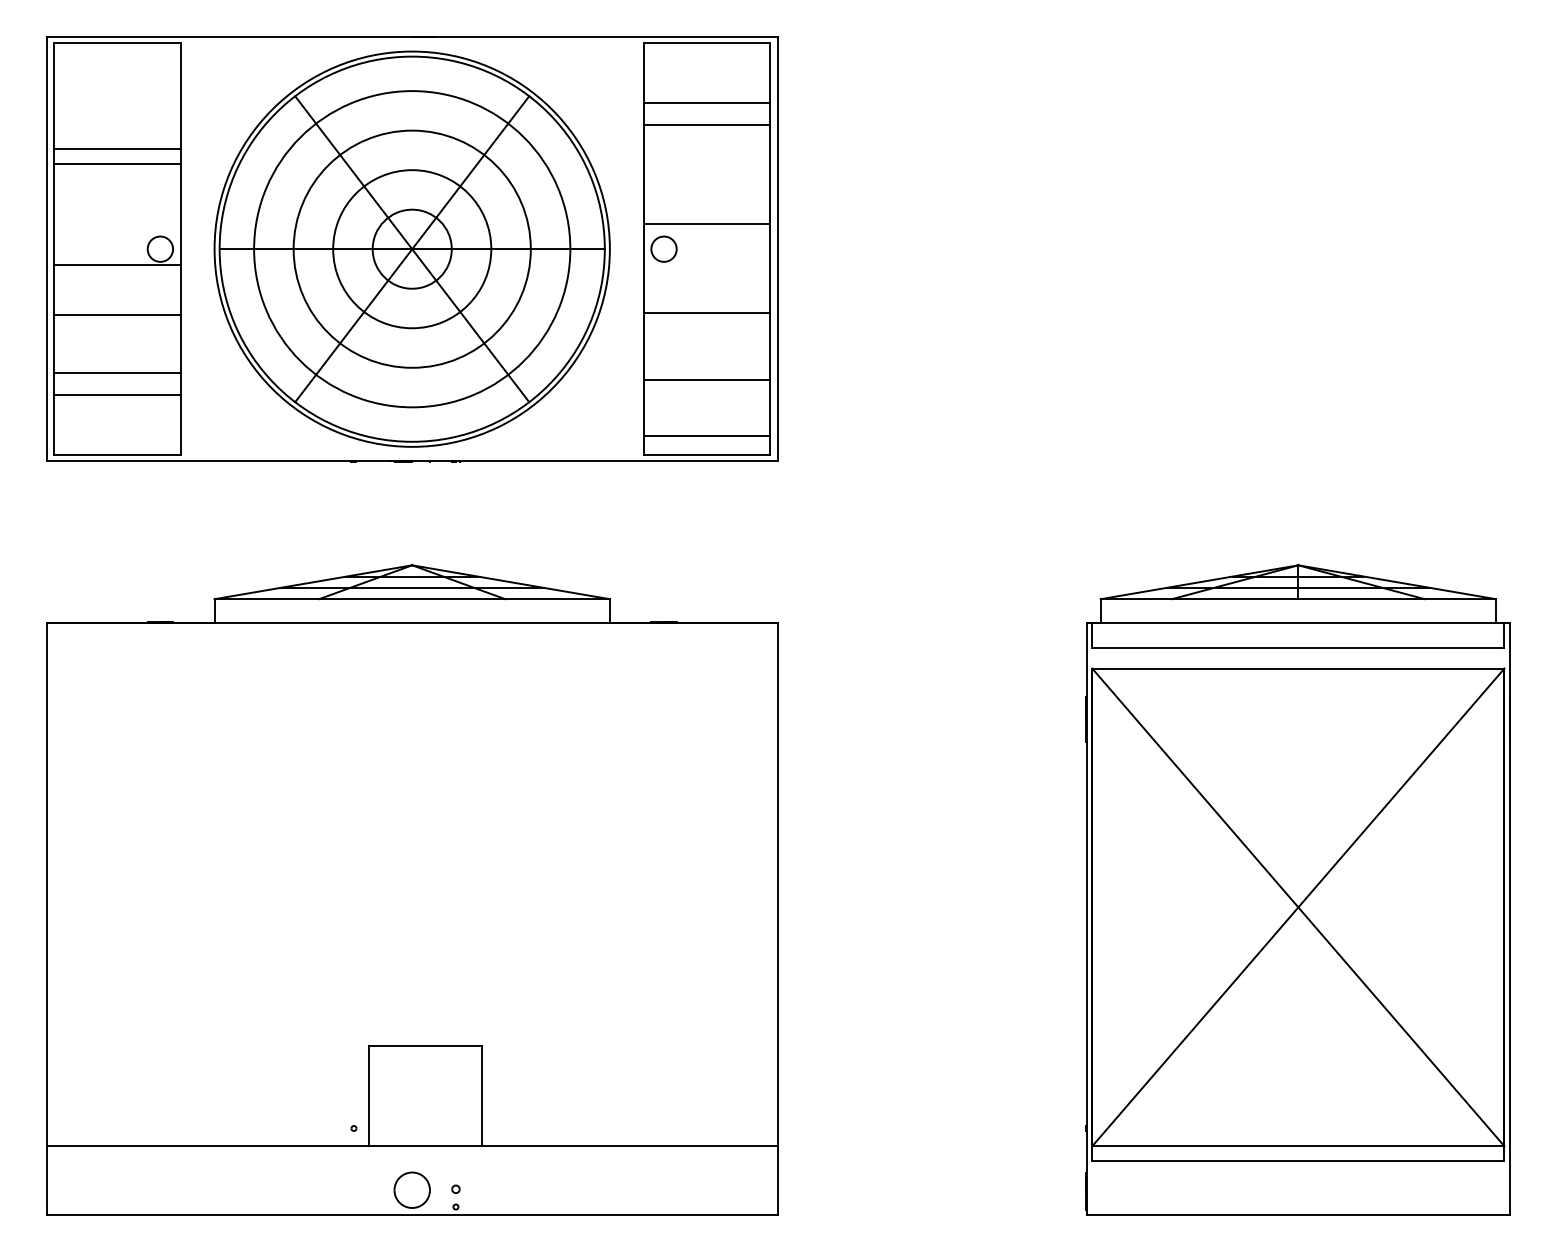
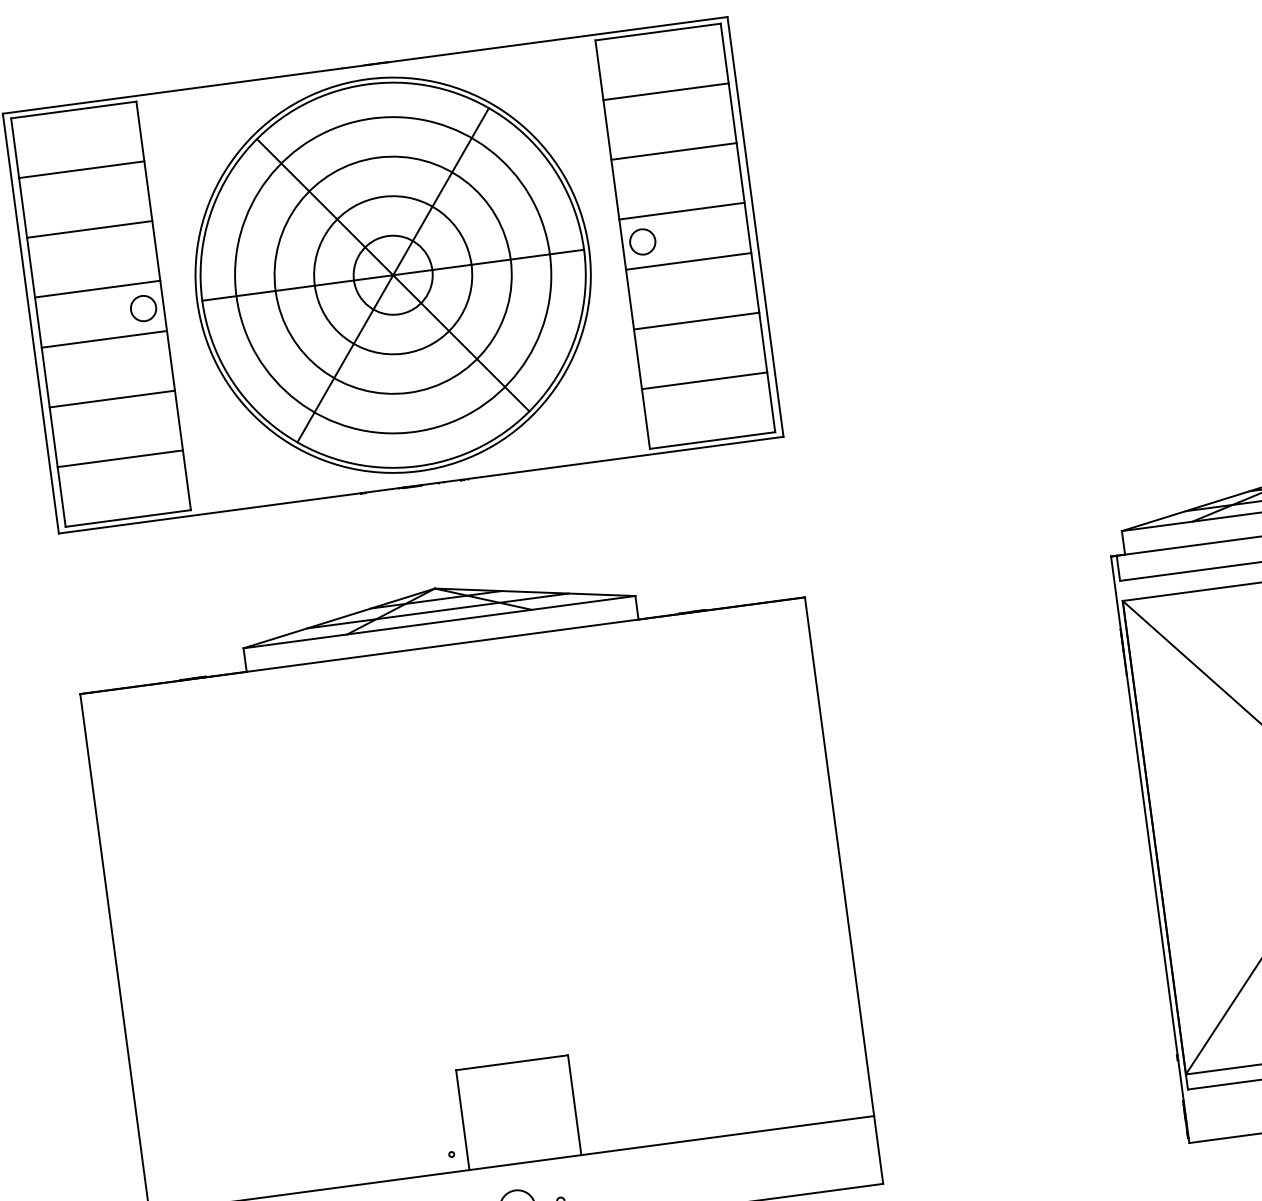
line: (706, 124) -> (673, 151), moved
line: (117, 149) -> (81, 169), moved
line: (117, 264) -> (97, 288), moved
line: (706, 312) -> (688, 261), moved
line: (117, 314) -> (104, 339), moved
line: (117, 372) -> (112, 398), moved
line: (706, 379) -> (696, 320), moved
line: (706, 436) -> (704, 381), moved

